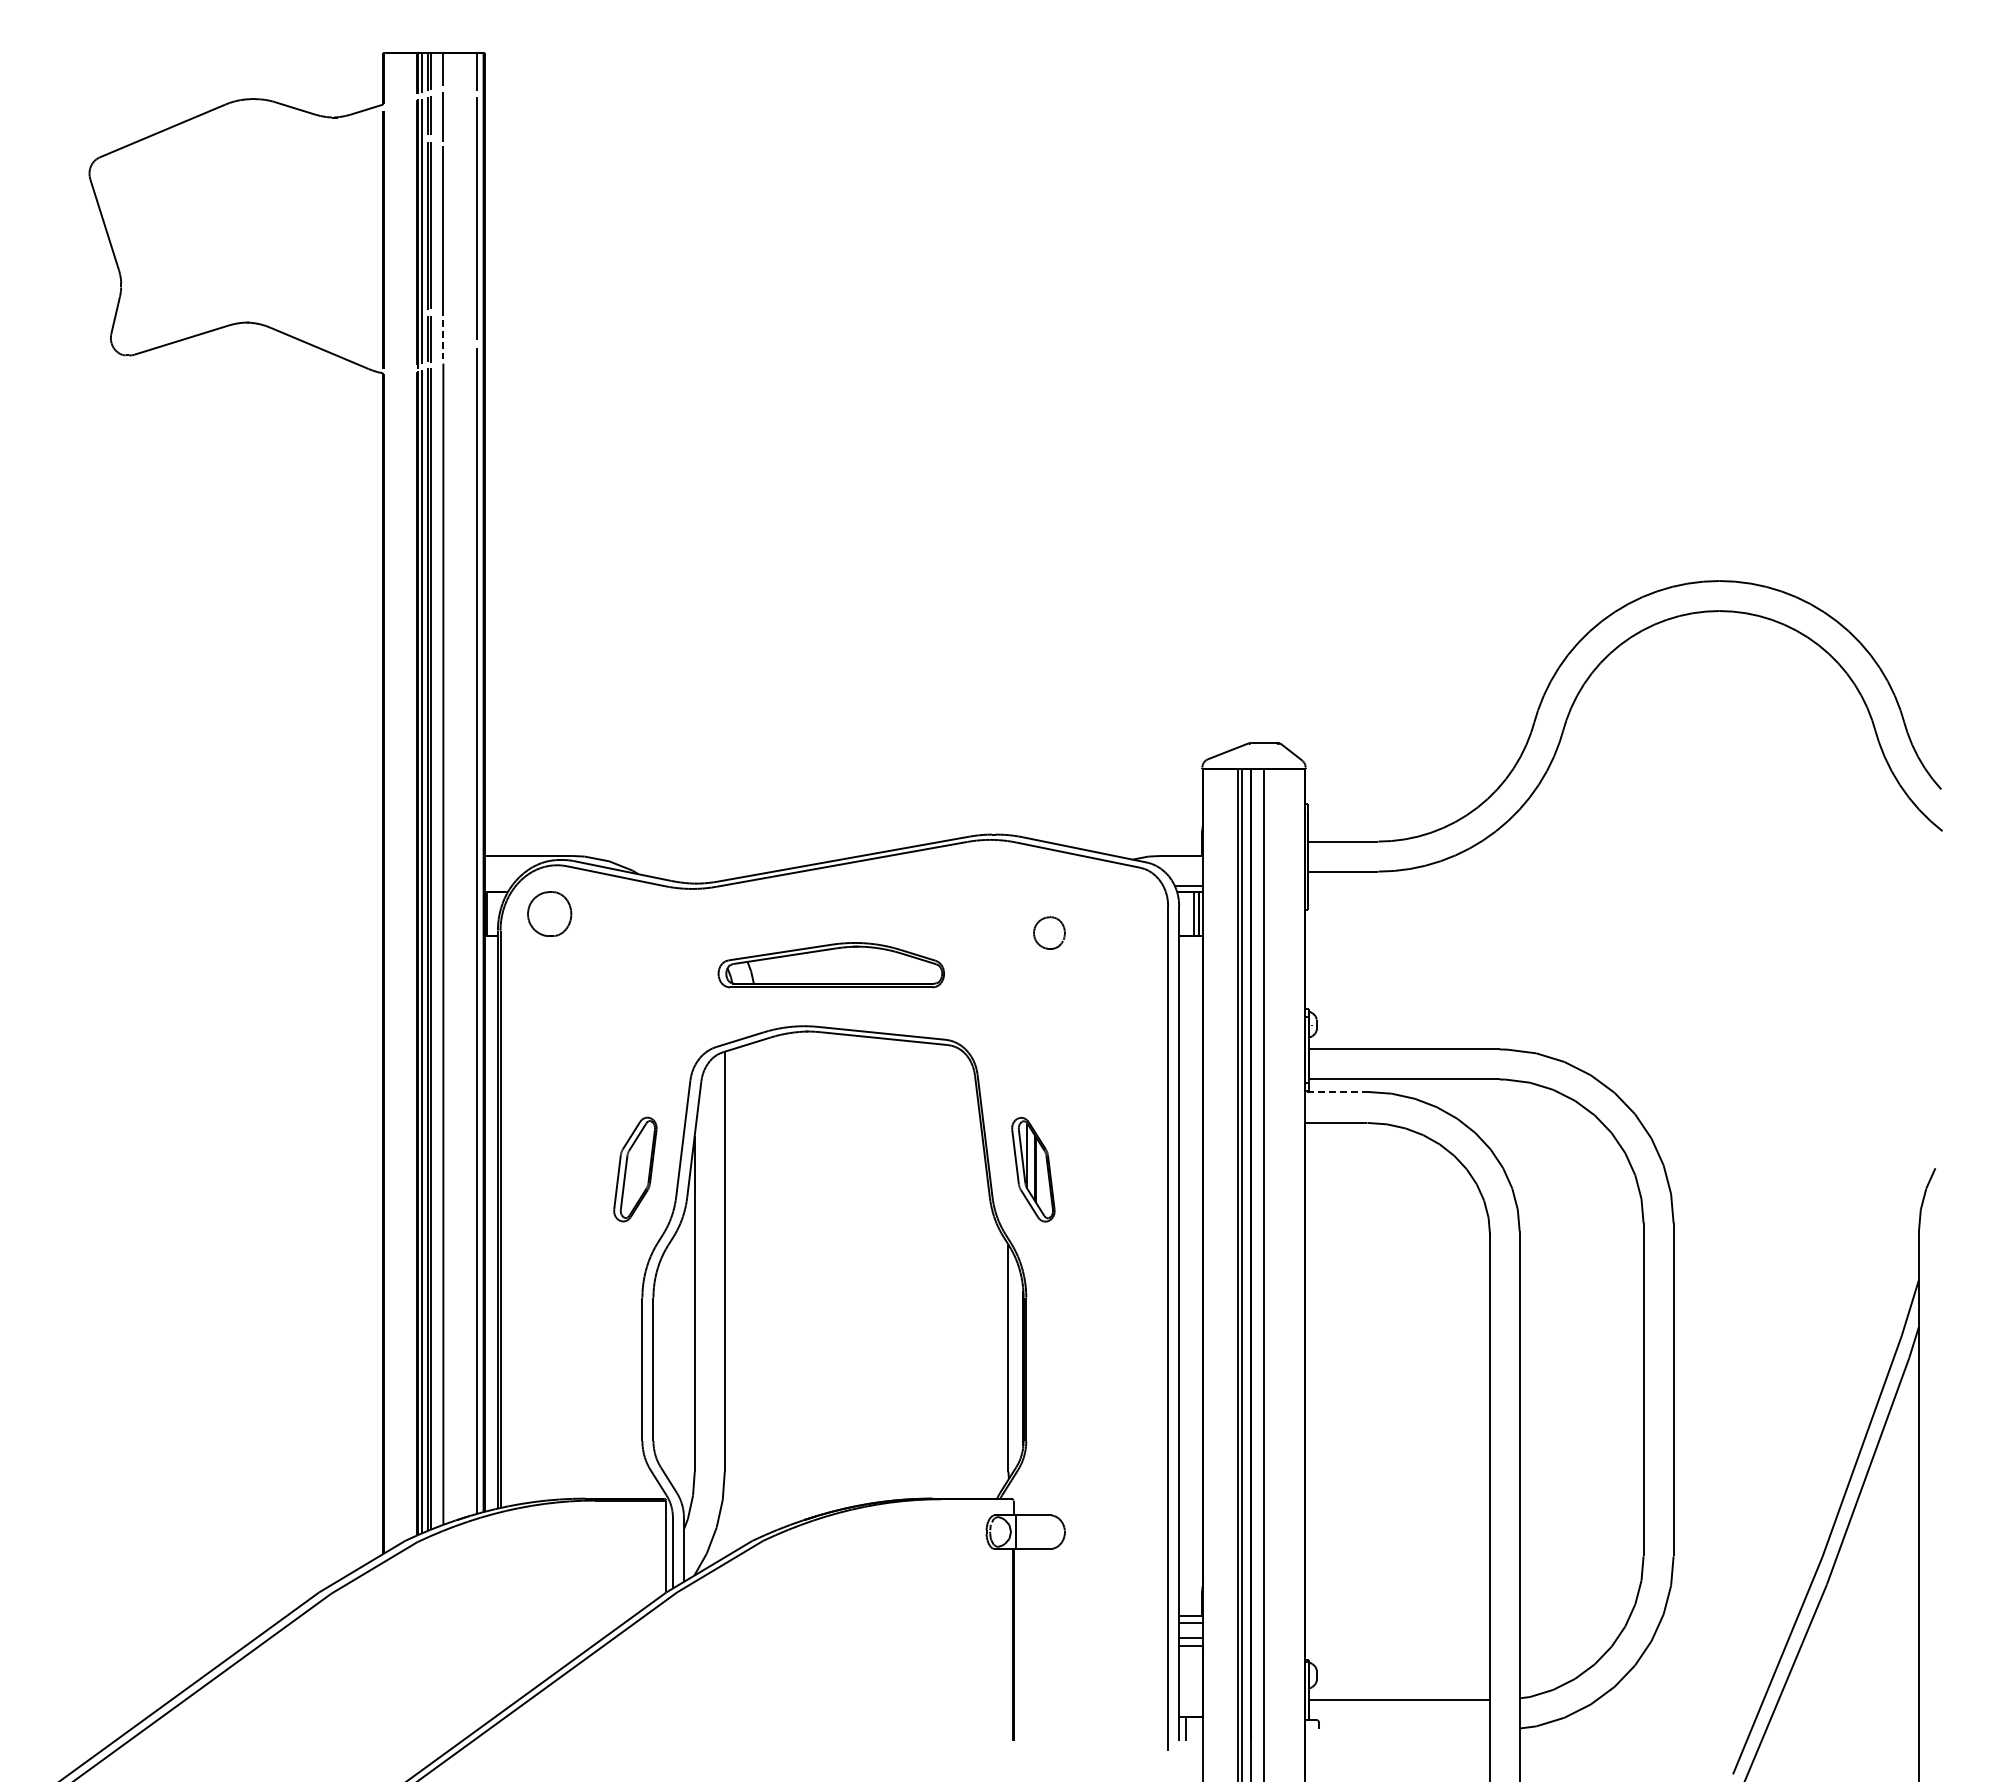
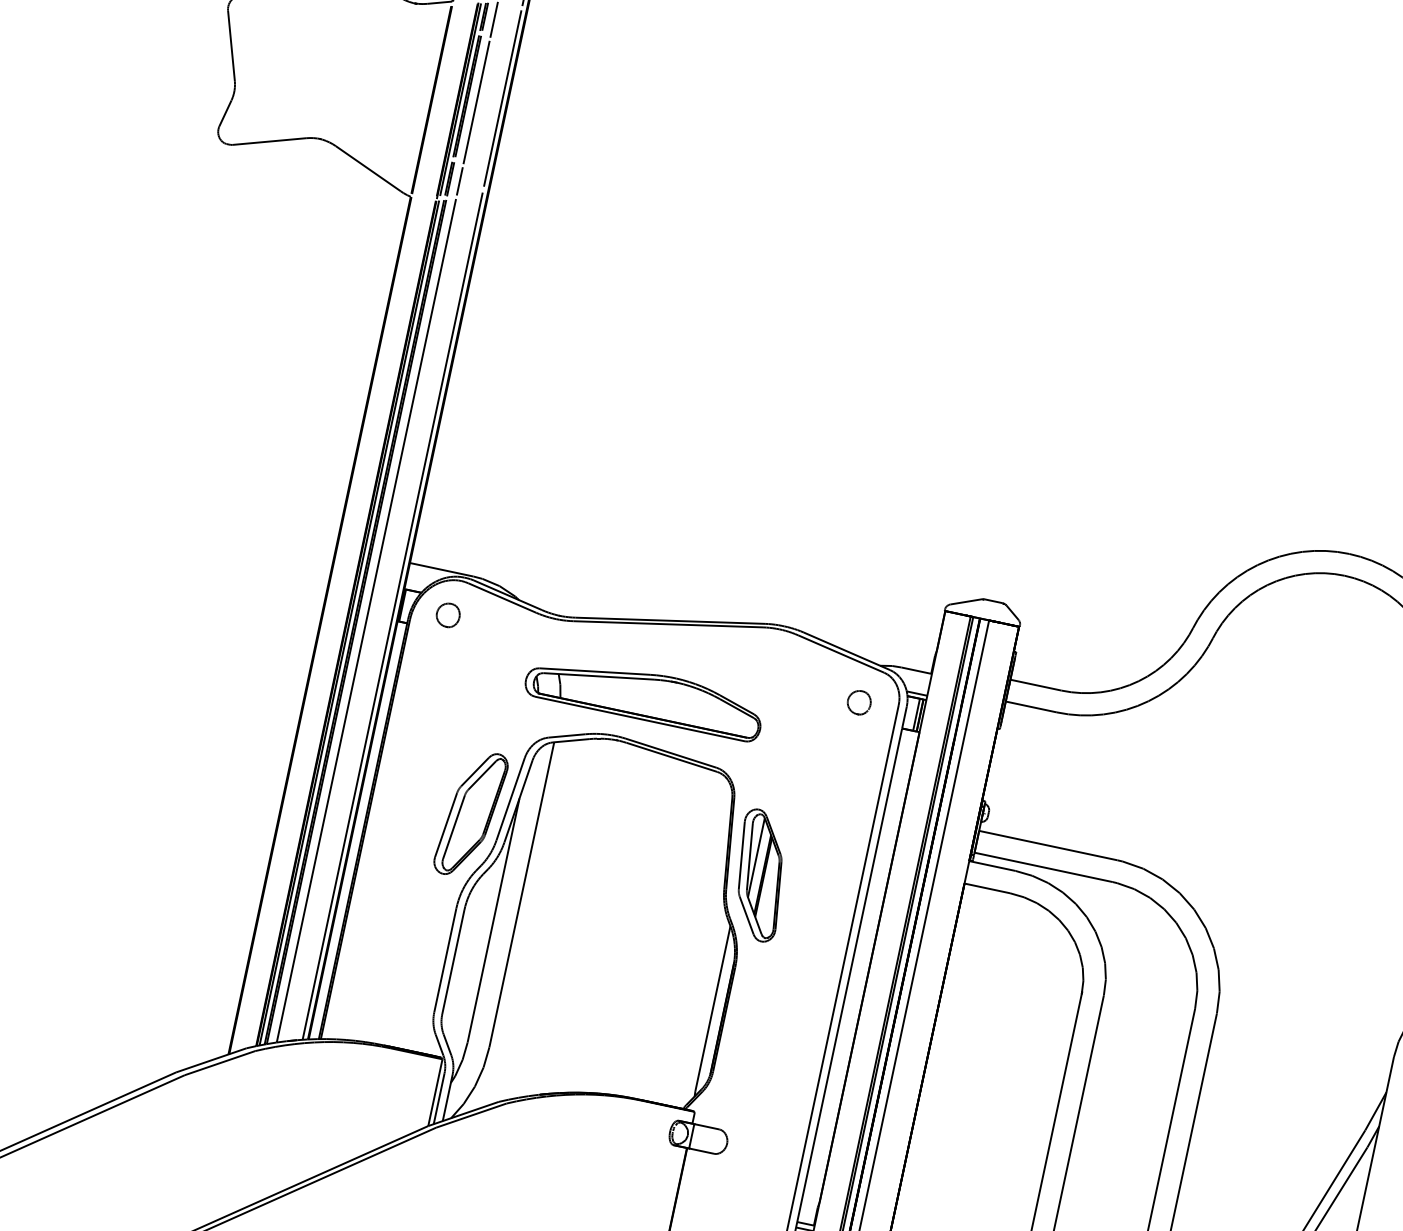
line: (443, 339) -> (459, 181), dashed -> solid
part: (549, 913) -> (448, 614), size x0.71
part: (1049, 932) -> (859, 702), moved
part: (831, 964) -> (645, 695), size x1.43
line: (1336, 1092) -> (992, 866), dashed -> solid
part: (635, 1169) -> (471, 814), size x1.67
part: (1033, 1169) -> (760, 875), size x1.67

